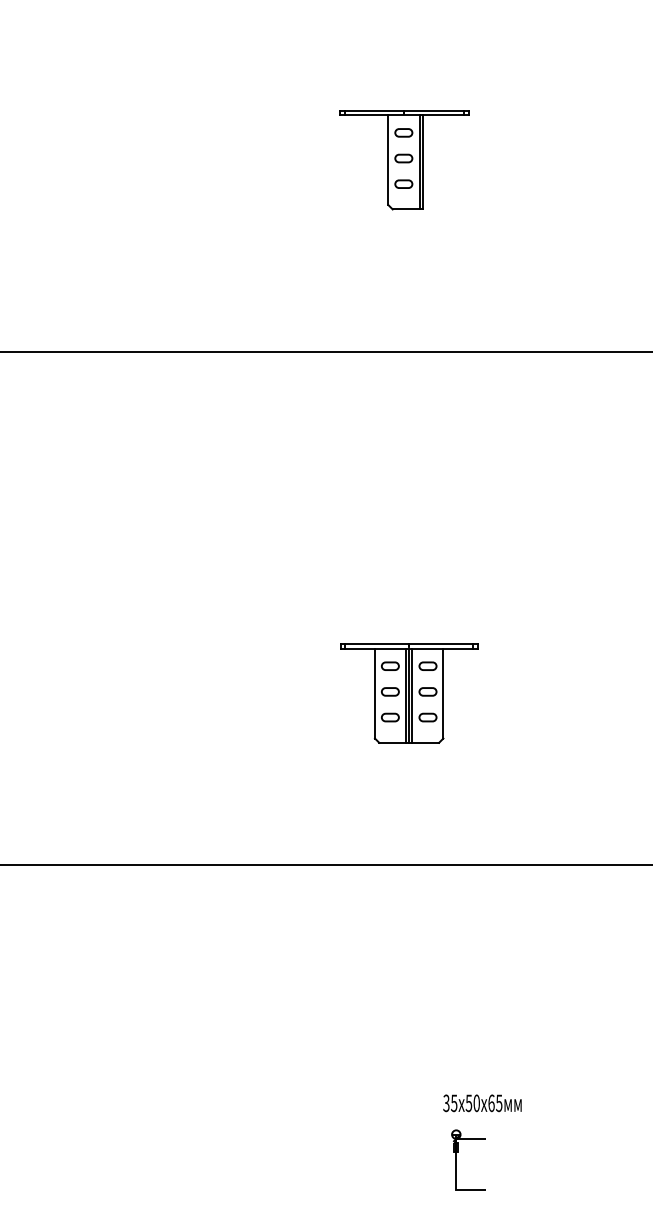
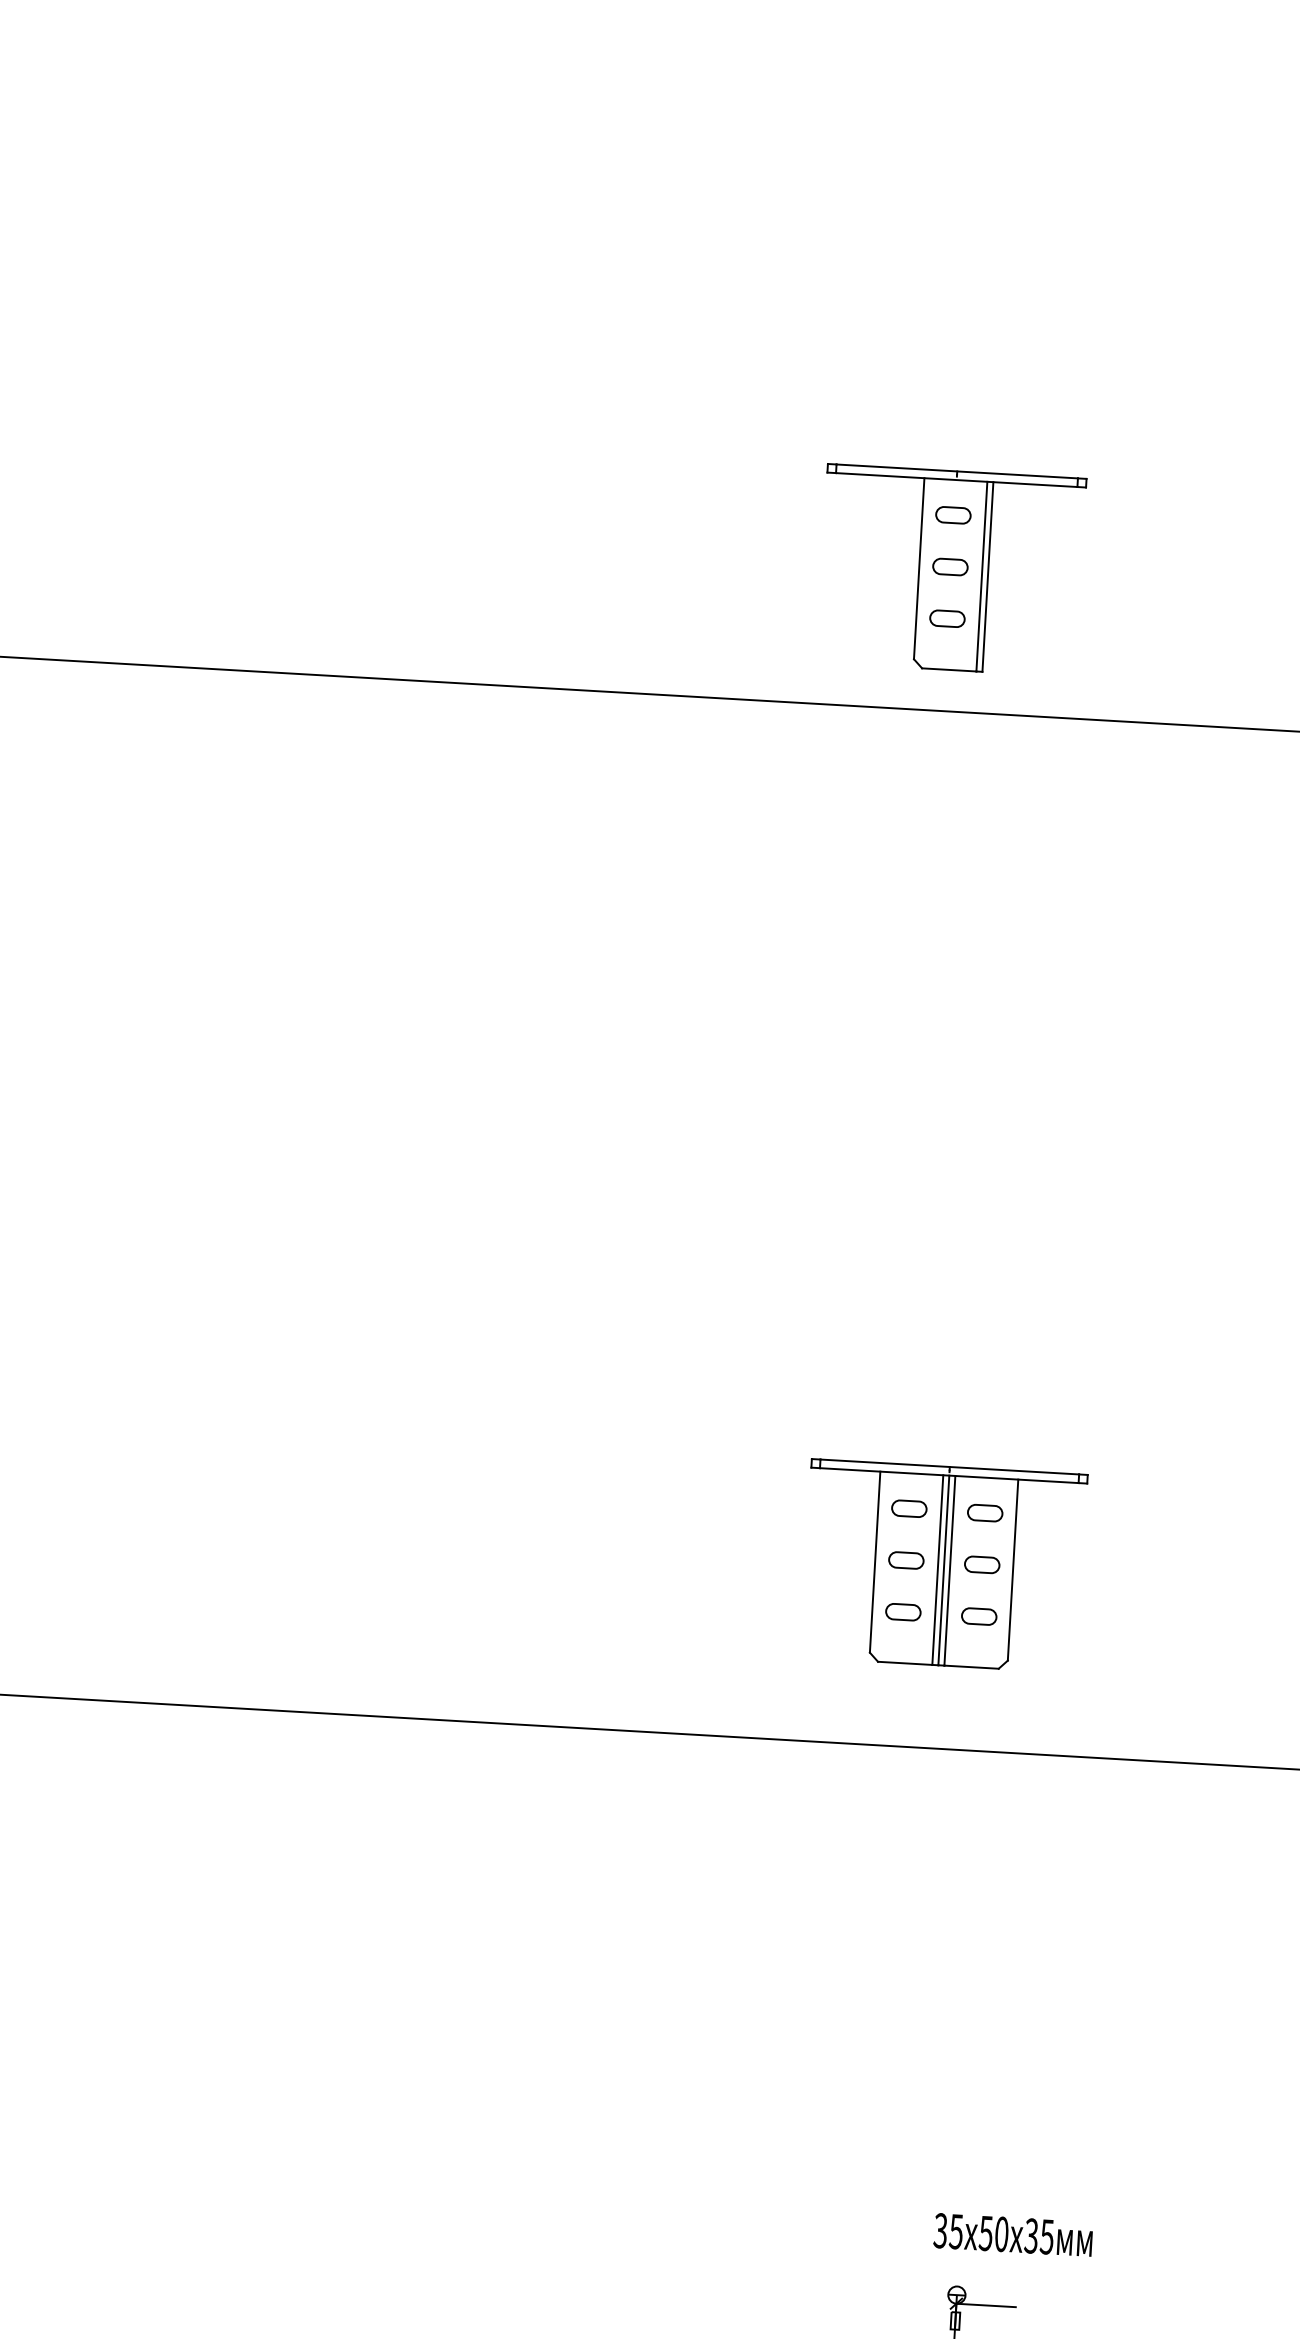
part: (404, 160) -> (951, 571), moved
part: (409, 693) -> (944, 1565), moved
text: (491, 1102) -> (1031, 2234), 65 -> 35

